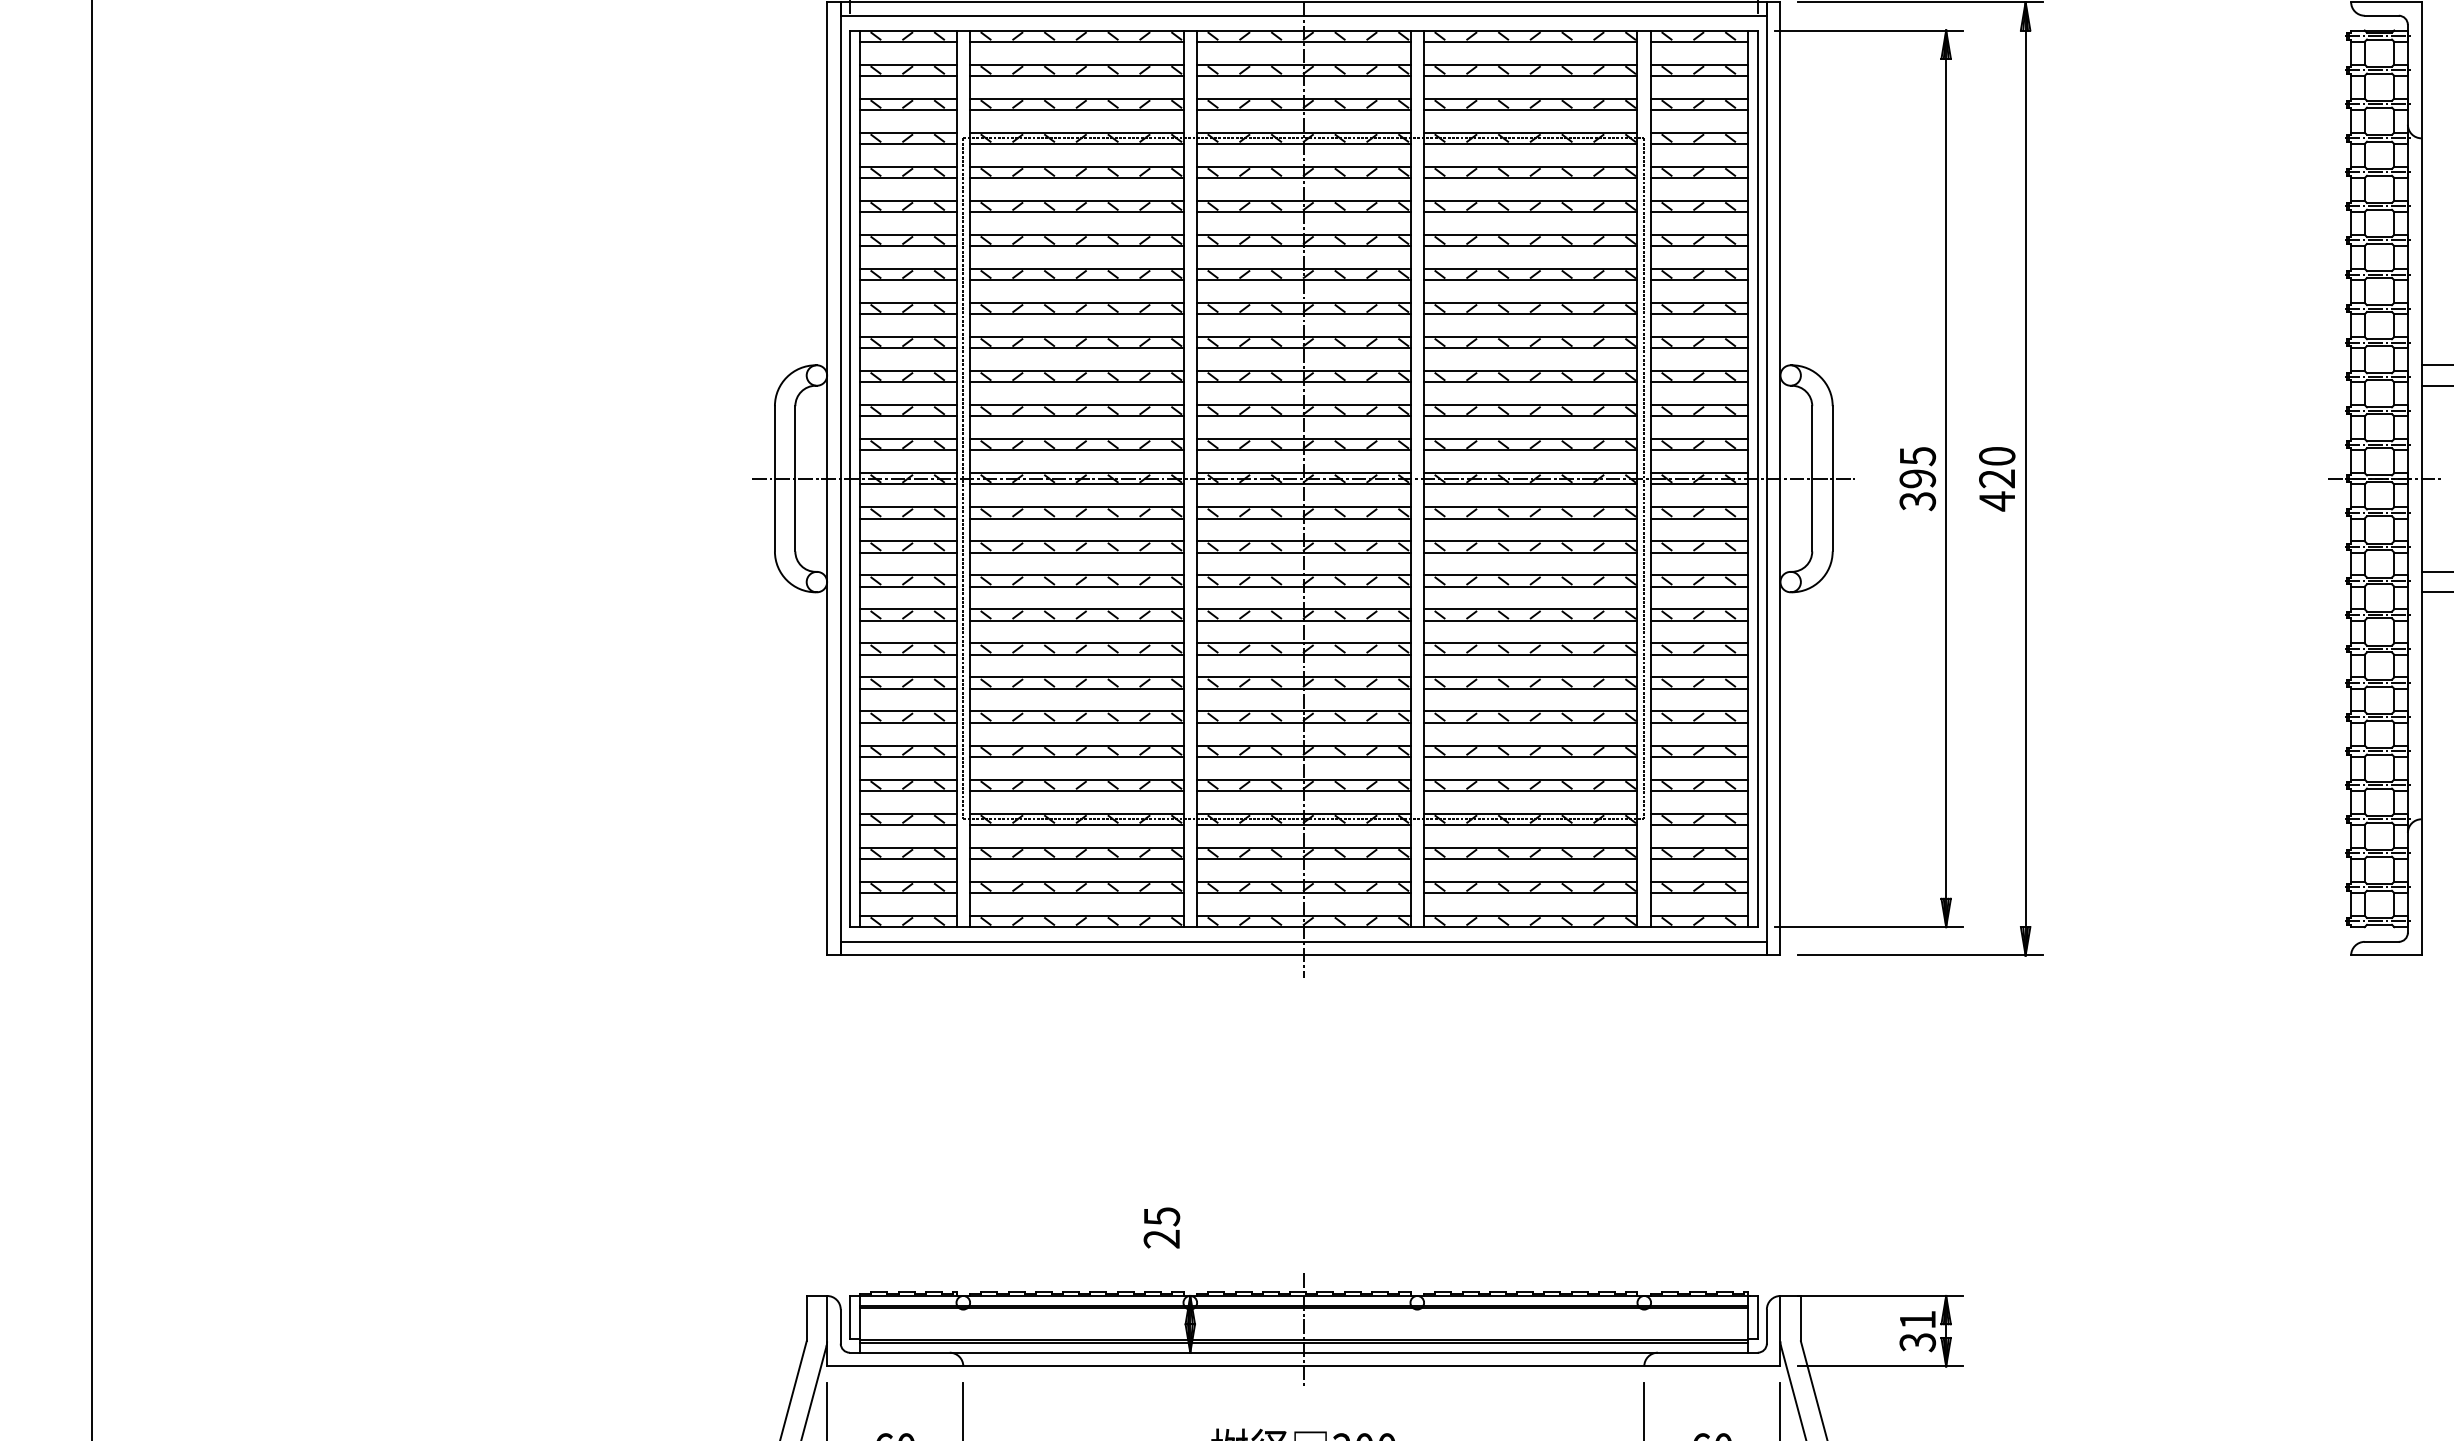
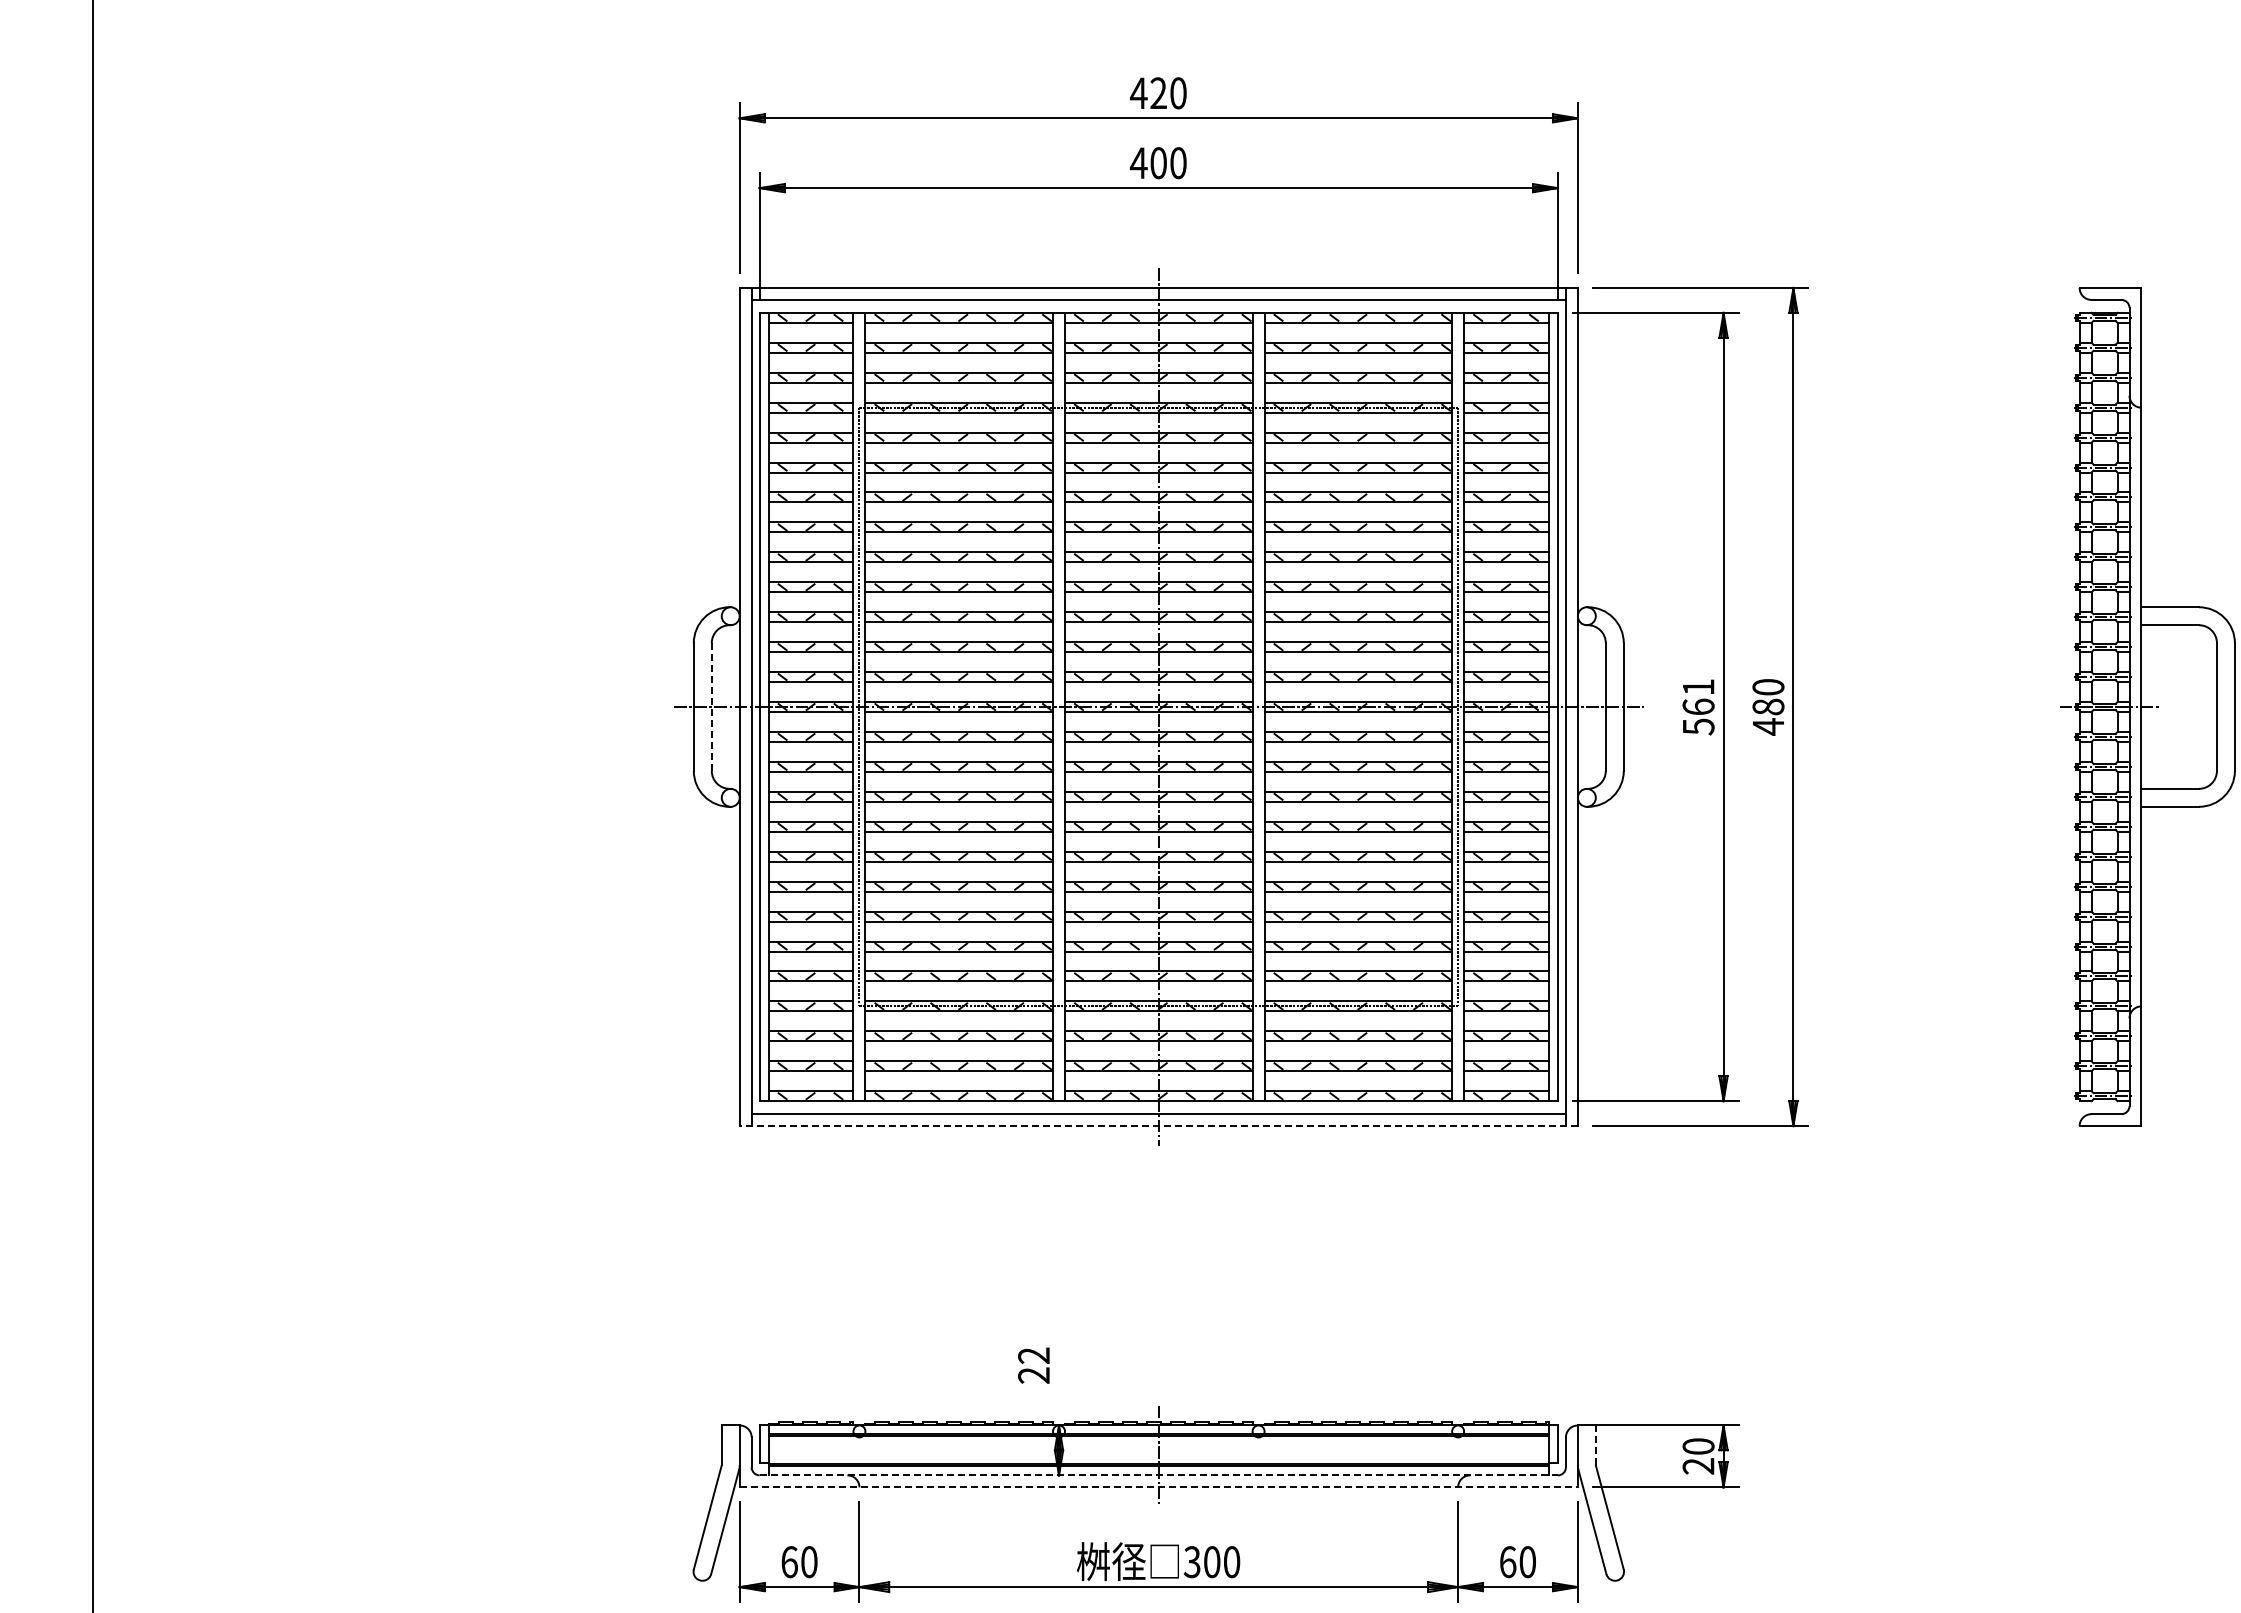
text: (1917, 478) -> (1698, 706), 395 -> 561
text: (1997, 478) -> (1768, 706), 420 -> 480
line: (795, 479) -> (711, 707), solid -> dashed
line: (1303, 955) -> (1158, 1126), solid -> dashed
text: (1162, 1216) -> (1034, 1355), 25 -> 22
line: (1800, 1318) -> (1595, 1445), solid -> dashed
text: (1917, 1331) -> (1698, 1456), 31 -> 20
line: (1304, 1352) -> (1159, 1475), solid -> dashed
line: (1304, 1366) -> (1159, 1487), solid -> dashed

